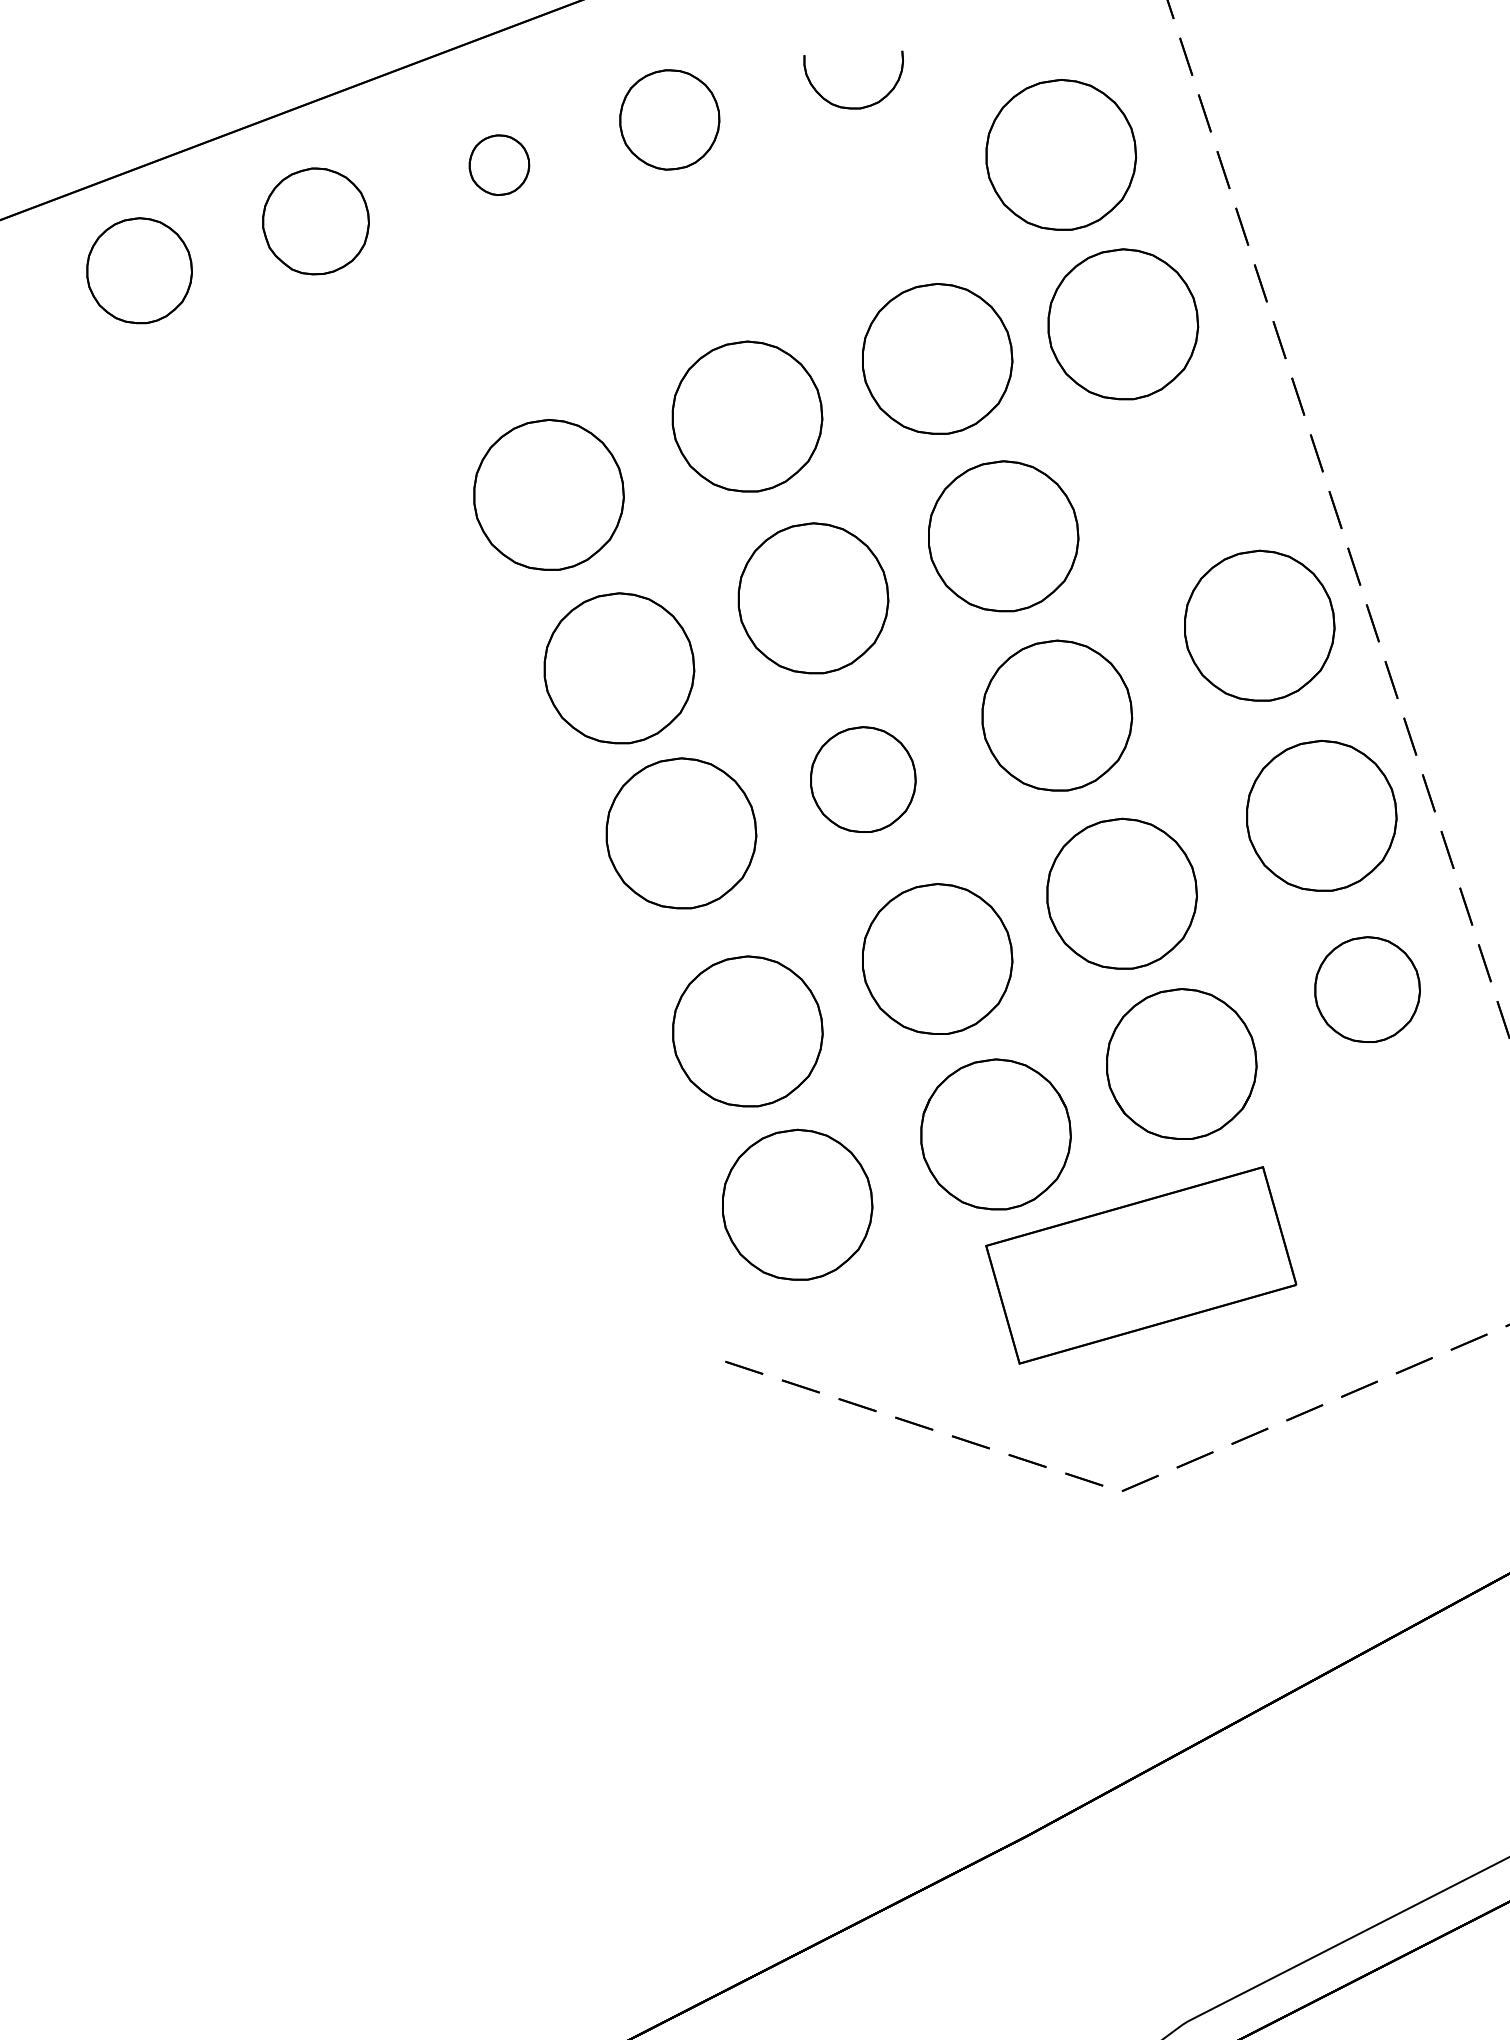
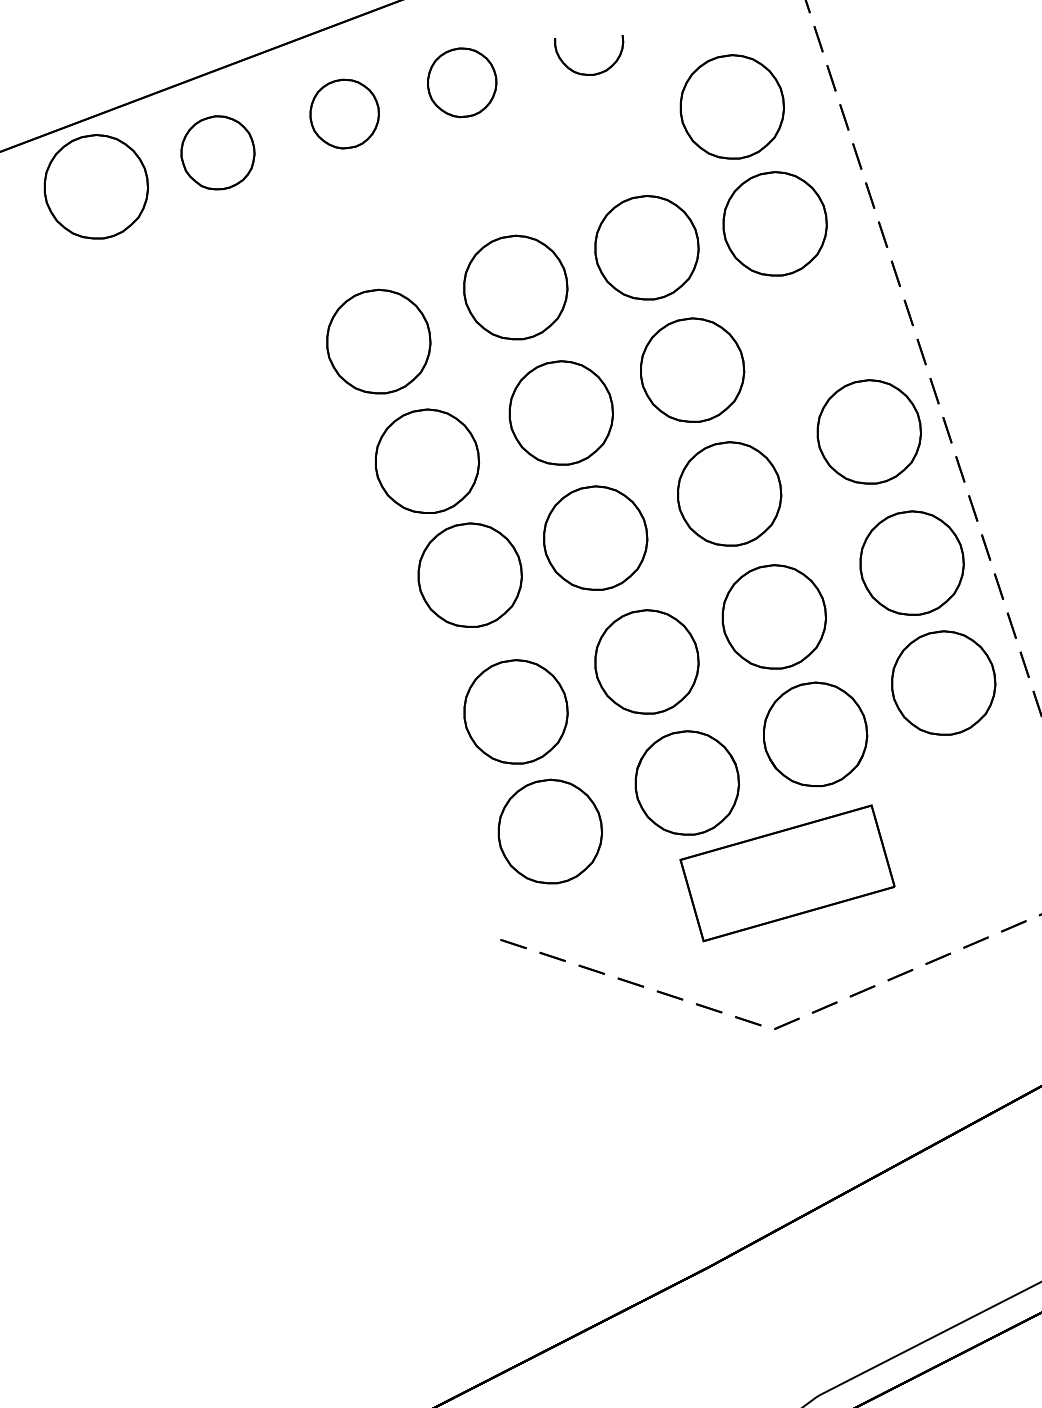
part: (499, 164) -> (344, 113), size x1.67
part: (138, 270) -> (95, 186), size x1.43
part: (862, 778) -> (595, 537), size x1.43
part: (1367, 988) -> (943, 682), size x1.43

